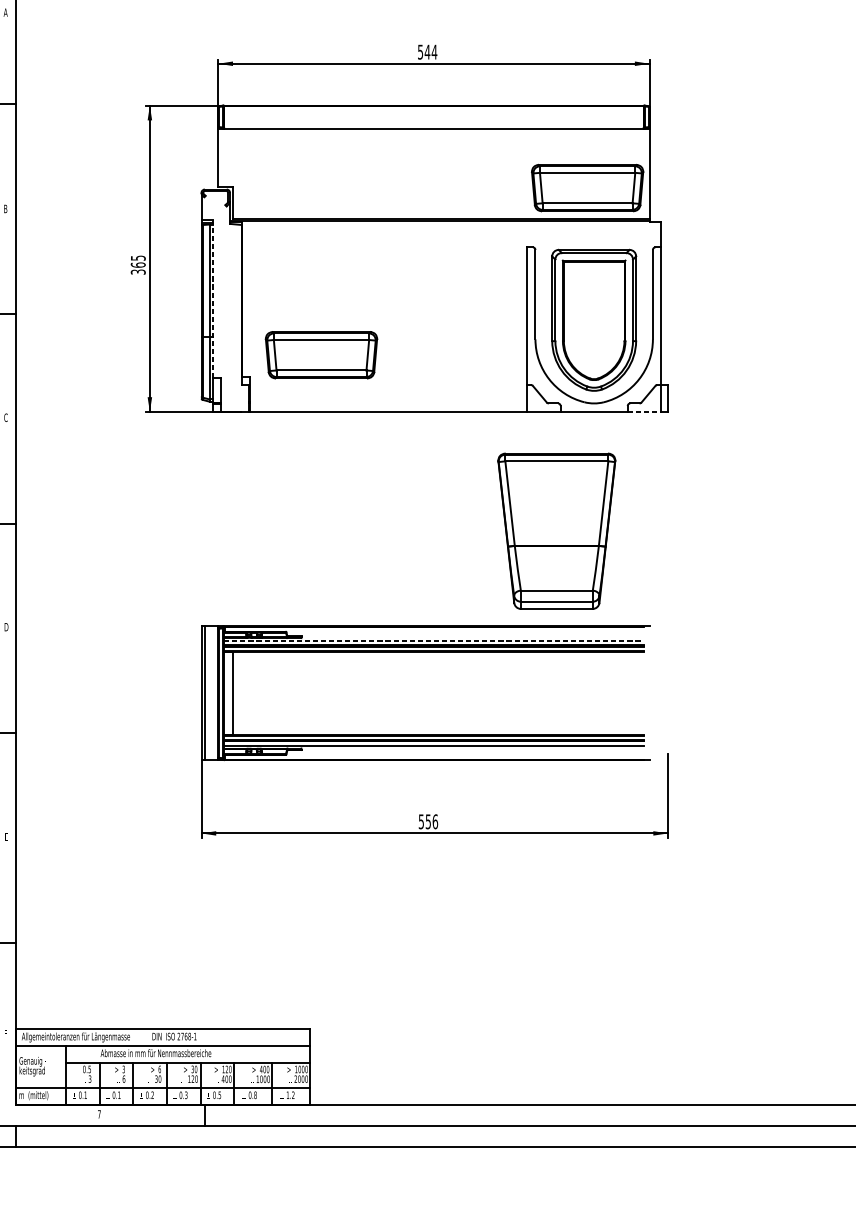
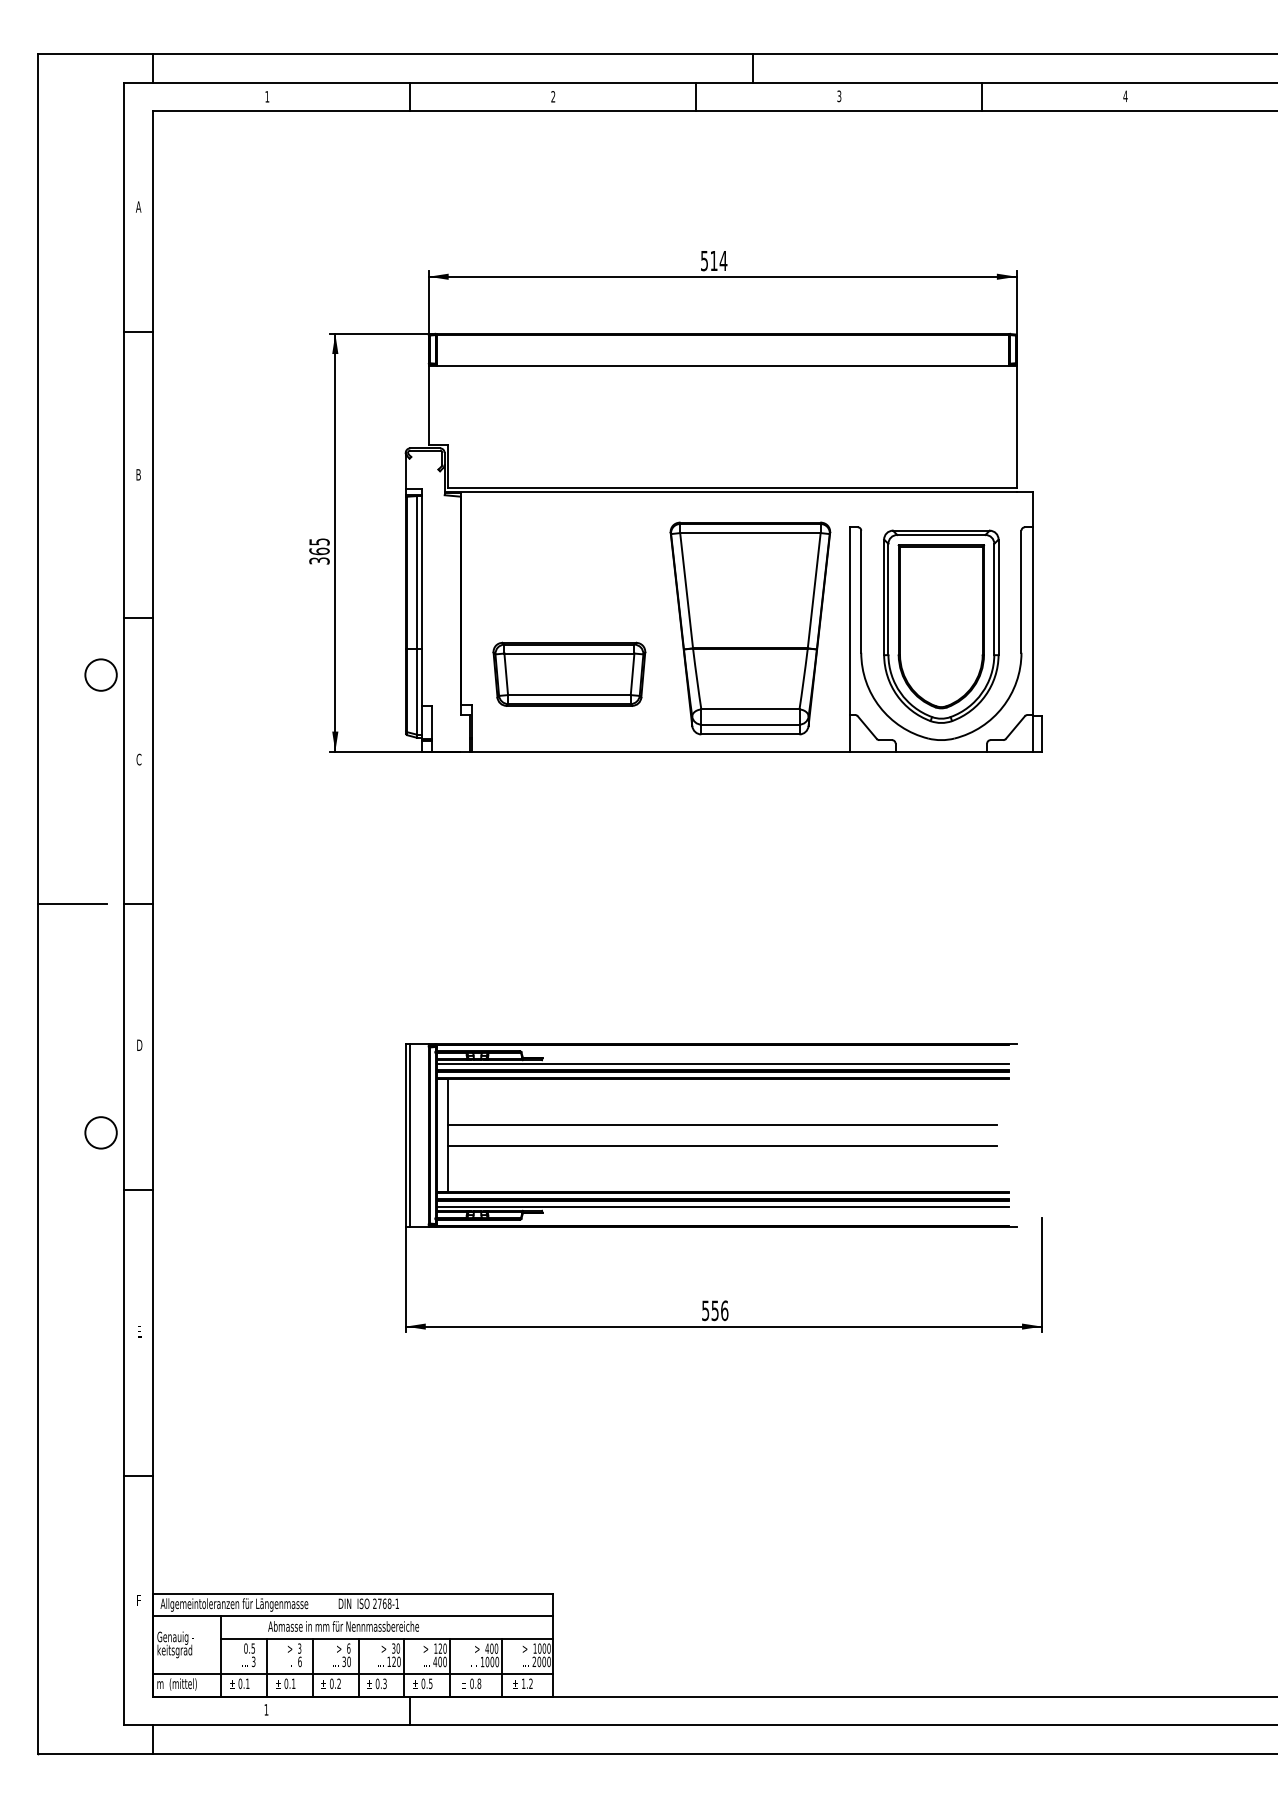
text: (427, 51) -> (713, 260), 544 -> 514
part: (587, 187) -> (932, 445), removed
line: (213, 298) -> (421, 597), dashed -> solid
line: (644, 411) -> (1010, 751), dashed -> solid
part: (556, 531) -> (750, 628), moved
line: (434, 640) -> (723, 1063), dashed -> solid
line: (433, 685) -> (722, 1124), added
line: (433, 701) -> (722, 1146), added
text: (99, 1114) -> (266, 1709), 7 -> 1

